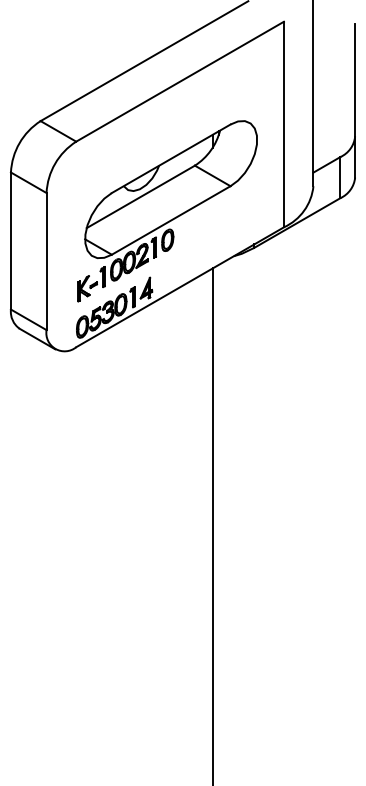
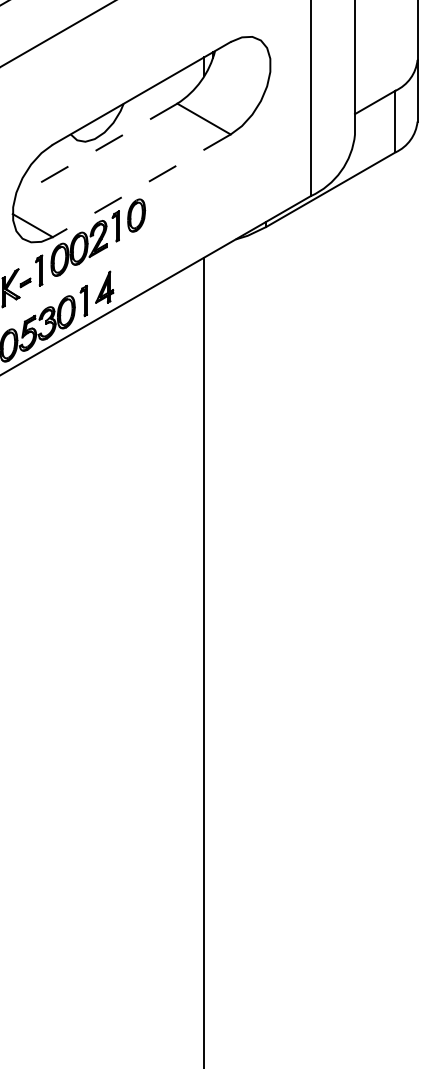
line: (140, 197) -> (95, 151), solid -> dashed
line: (171, 220) -> (142, 185), solid -> dashed

